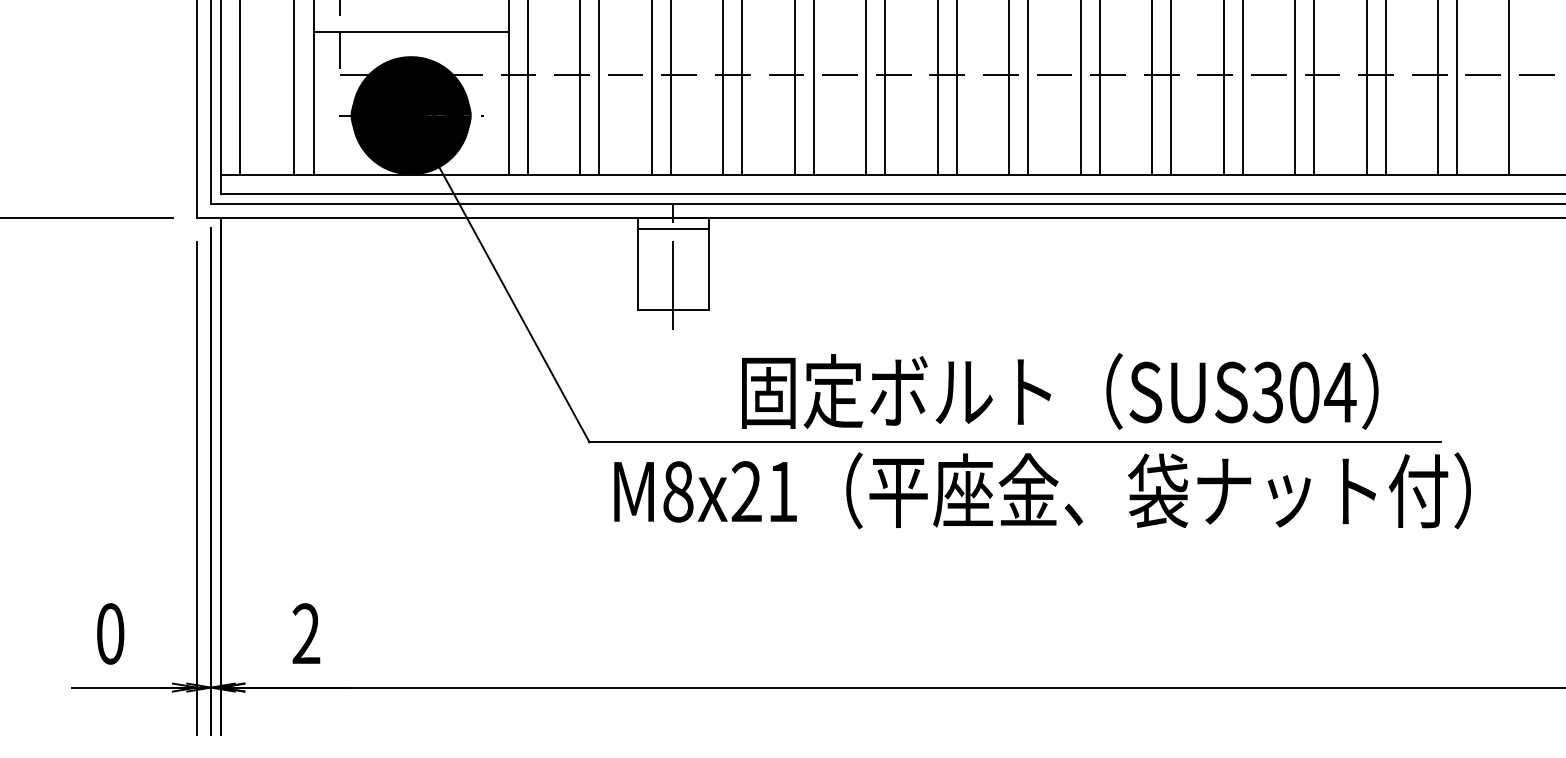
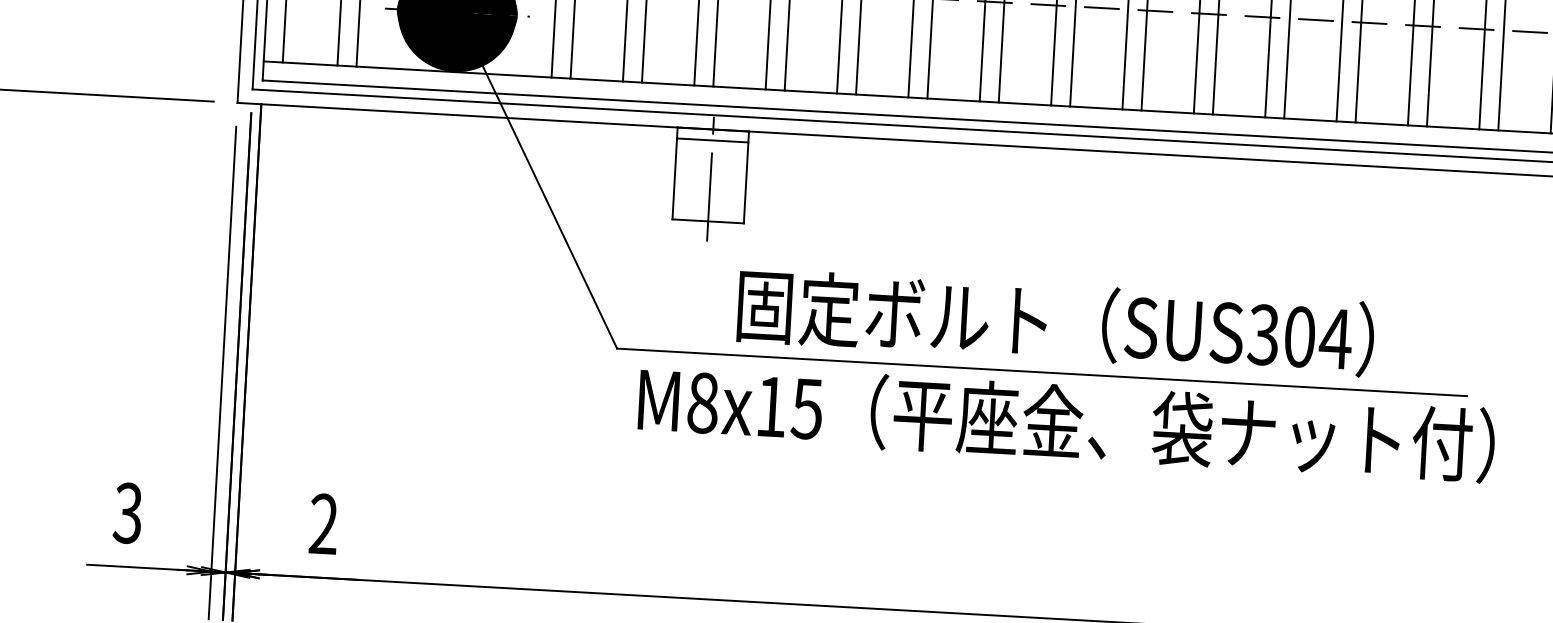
text: (1060, 391) -> (1056, 322), moved
text: (764, 491) -> (789, 407), M8x21 -> M8x15
text: (110, 633) -> (128, 512), 0 -> 3

